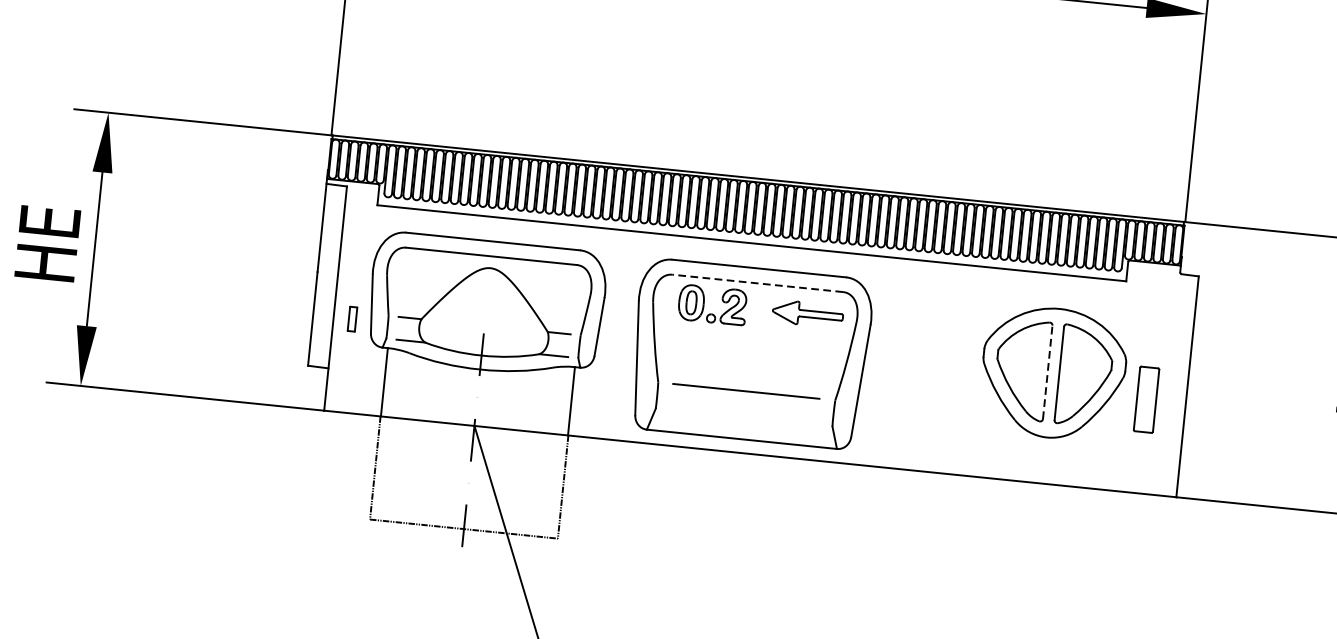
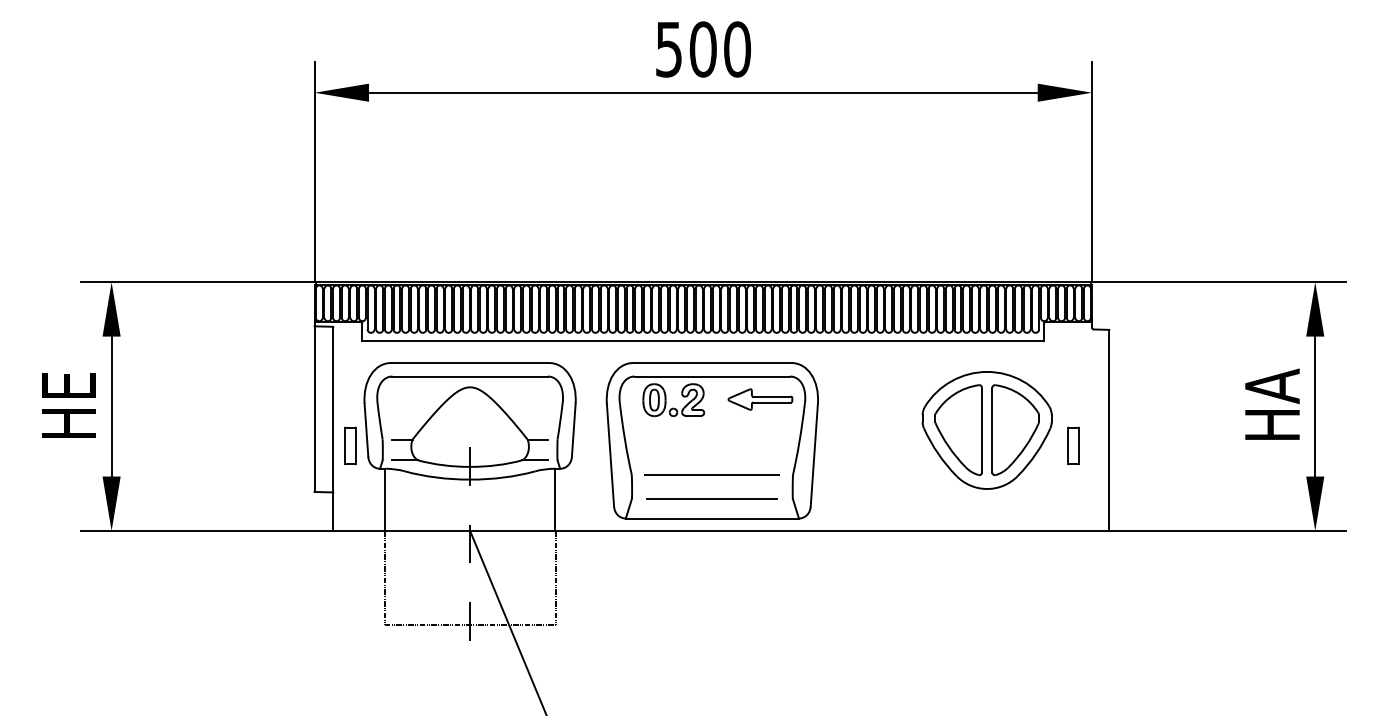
line: (757, 283) -> (712, 376), dashed -> solid
part: (352, 318) -> (350, 445), size x1.67
line: (1047, 372) -> (981, 430), dashed -> solid
part: (1146, 399) -> (1073, 445), size x0.62
line: (744, 417) -> (712, 498), added

